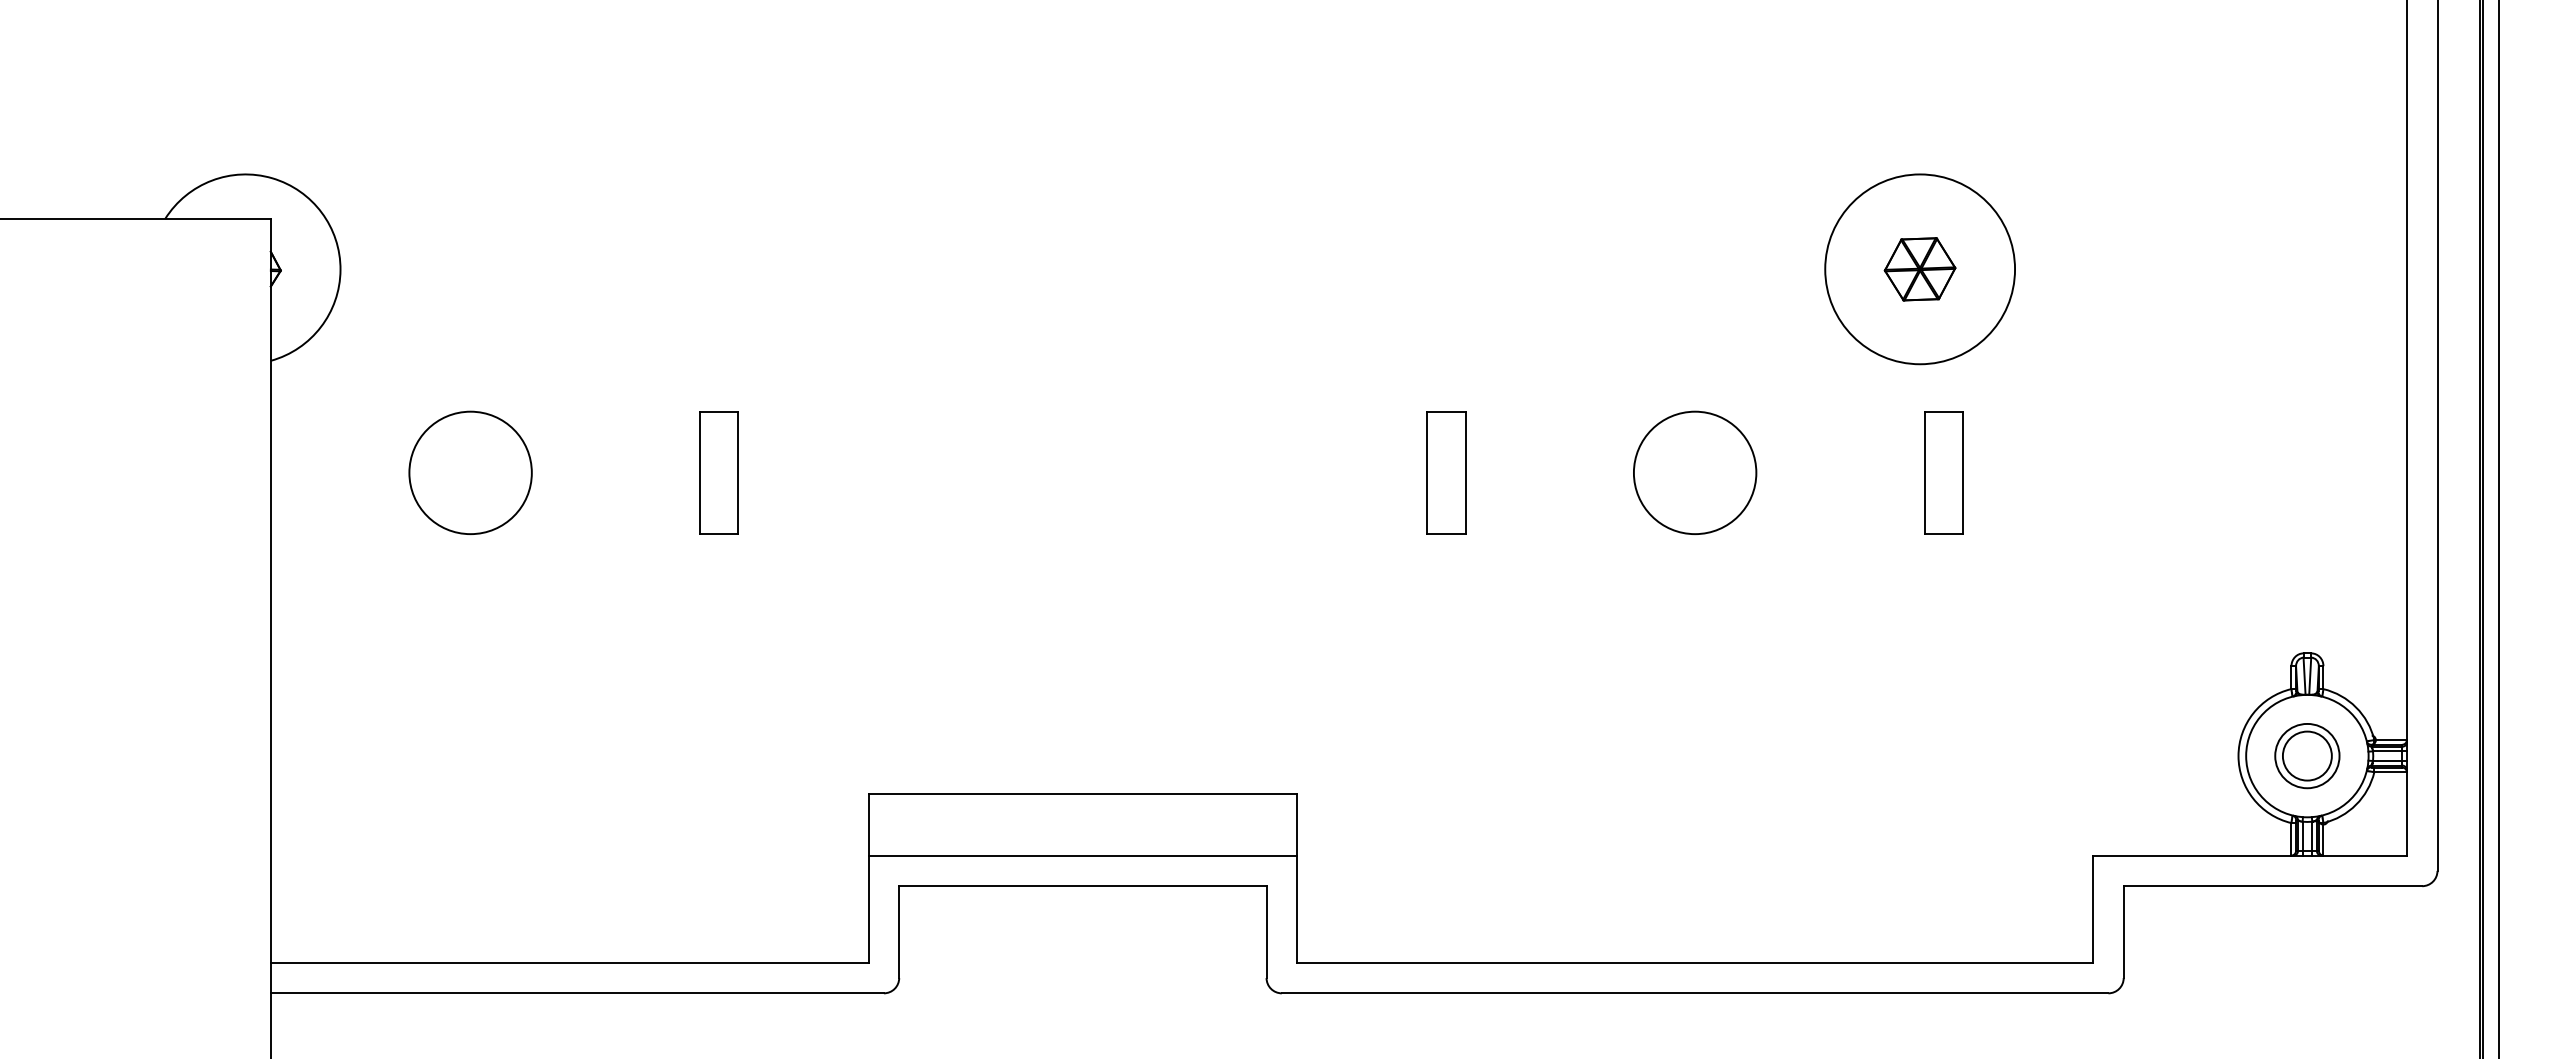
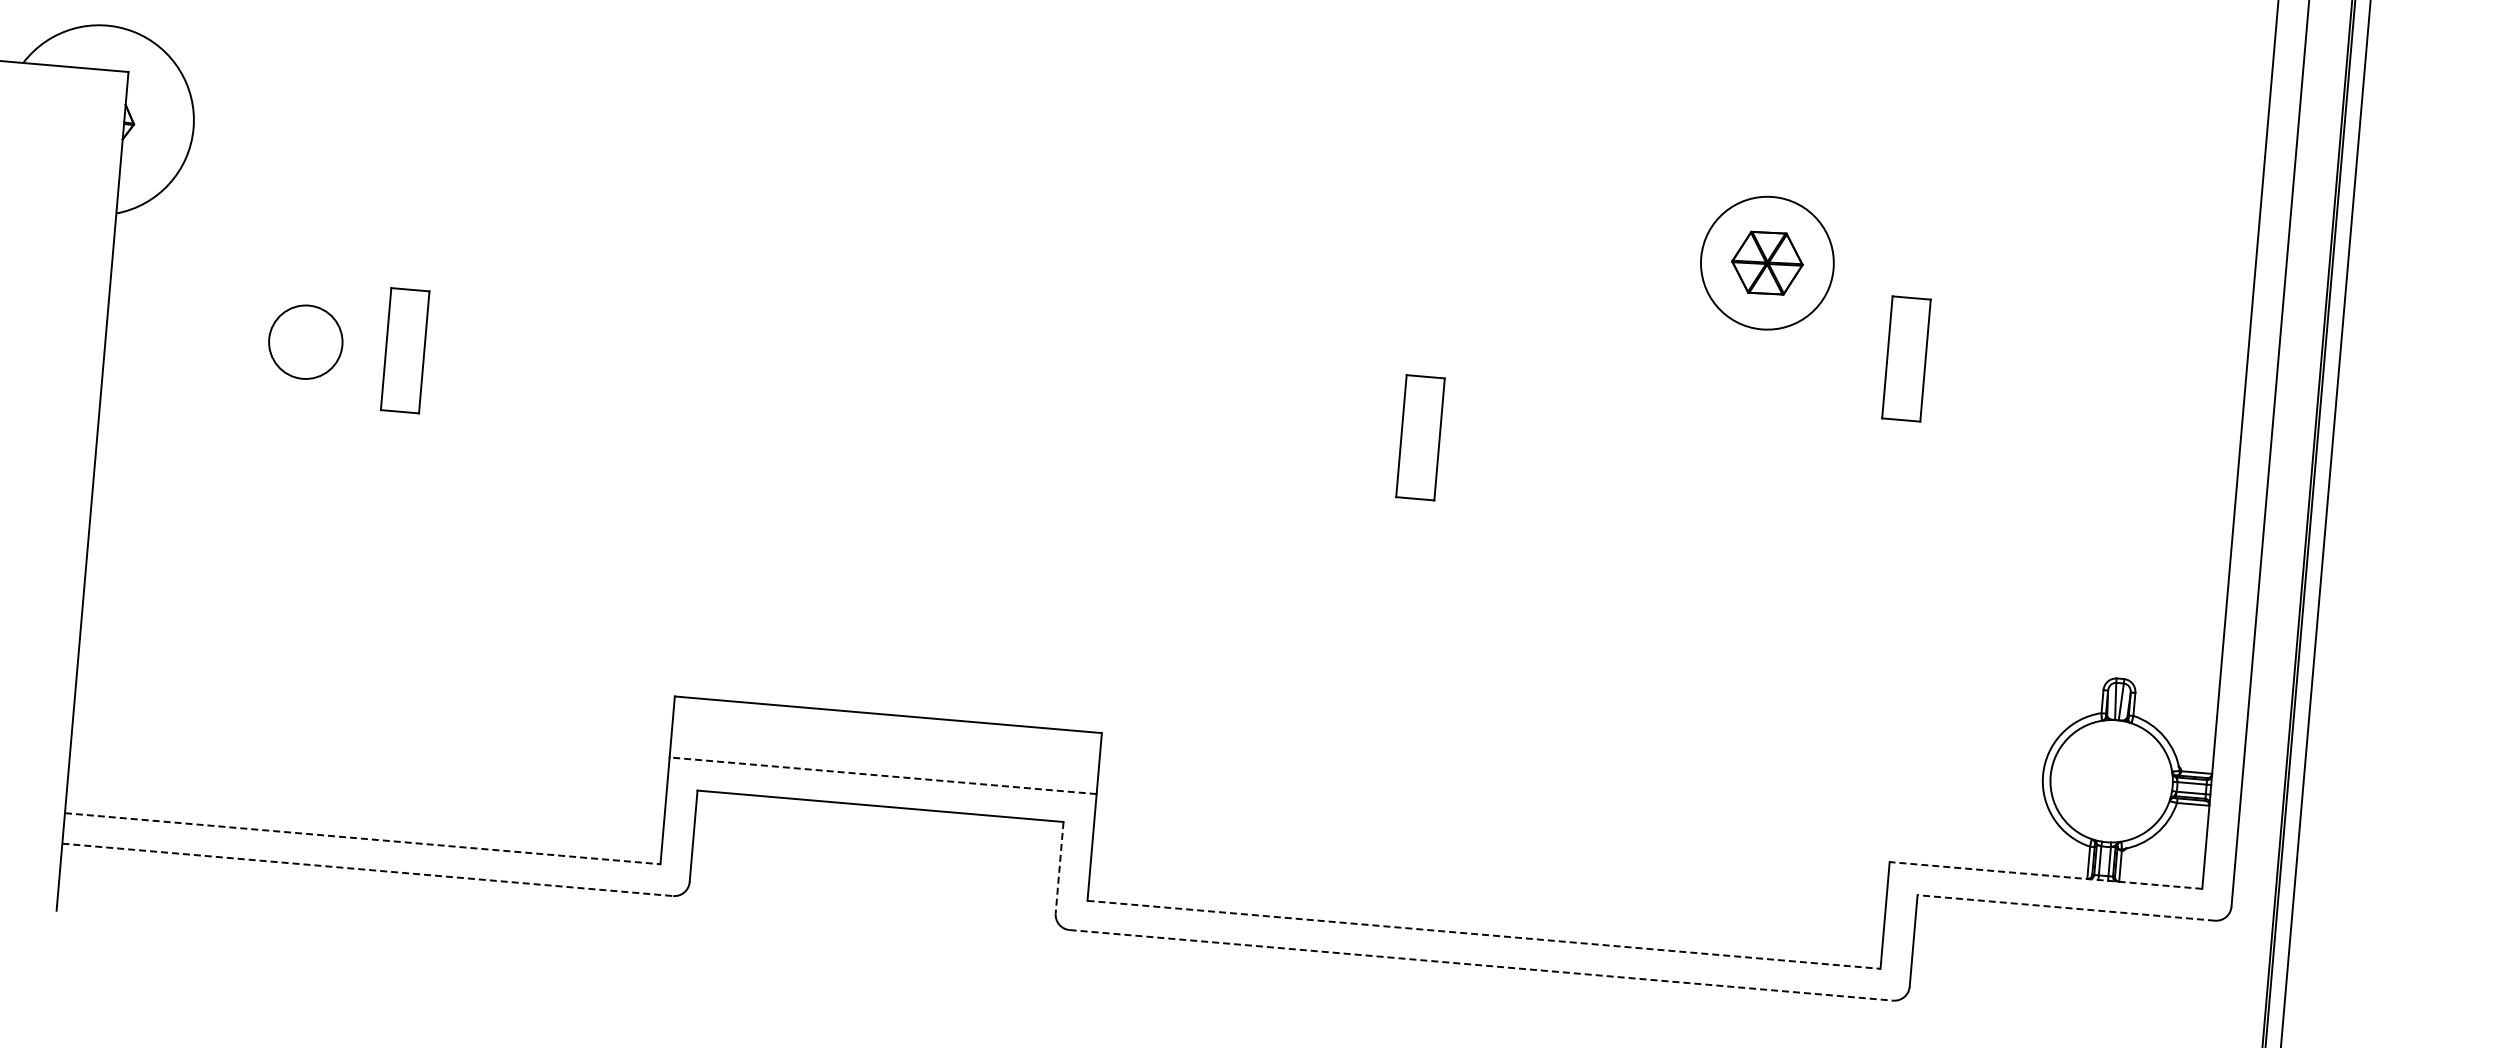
circle: (1920, 269) -> (1767, 263), size x0.7
circle: (470, 472) -> (305, 341), size x0.6
part: (718, 472) -> (404, 350), moved
part: (1446, 472) -> (1420, 437), moved
circle: (1695, 472) -> (1526, 446), removed
part: (1943, 472) -> (1906, 358), moved
part: (2307, 756) -> (2111, 781), removed
line: (1082, 855) -> (882, 775), solid -> dashed
line: (2249, 855) -> (2045, 875), solid -> dashed
line: (2272, 886) -> (2065, 908), solid -> dashed
line: (1266, 932) -> (1059, 868), solid -> dashed
line: (569, 962) -> (362, 838), solid -> dashed
line: (1695, 962) -> (1484, 934), solid -> dashed
line: (577, 993) -> (367, 870), solid -> dashed
line: (1695, 993) -> (1481, 965), solid -> dashed

